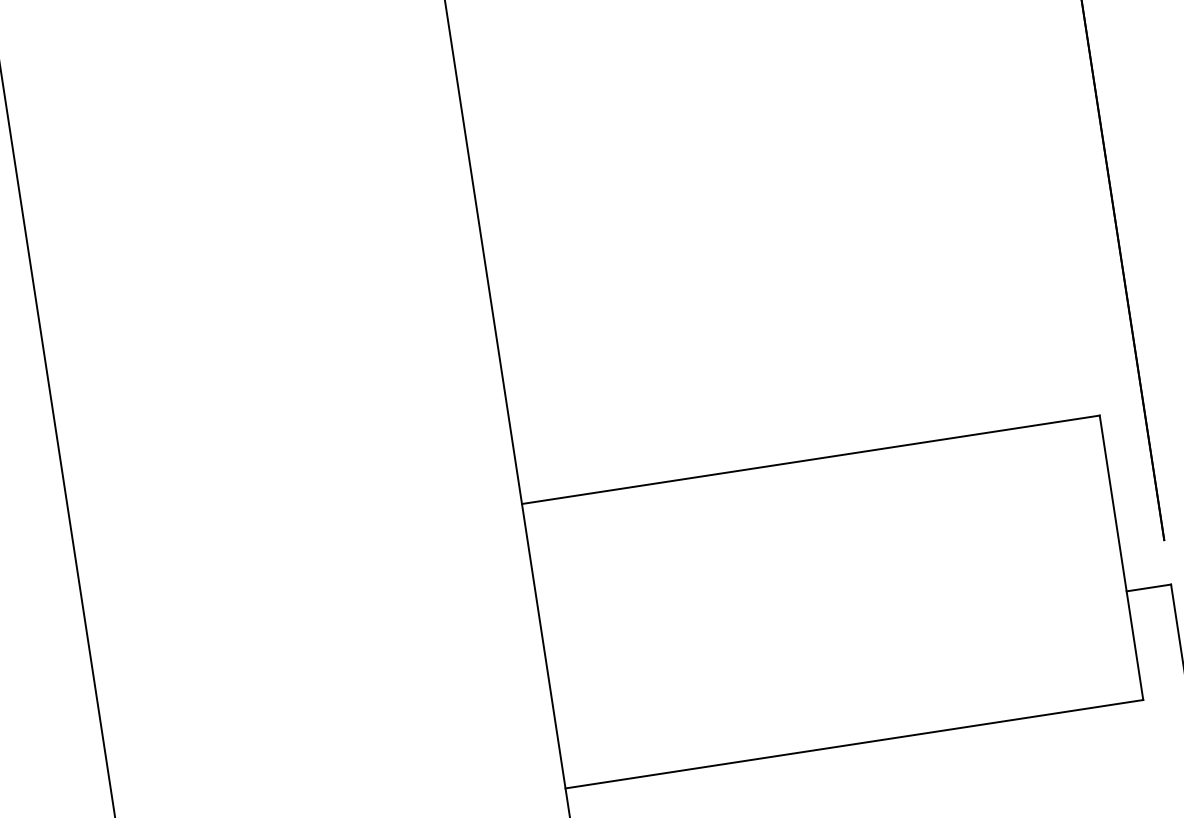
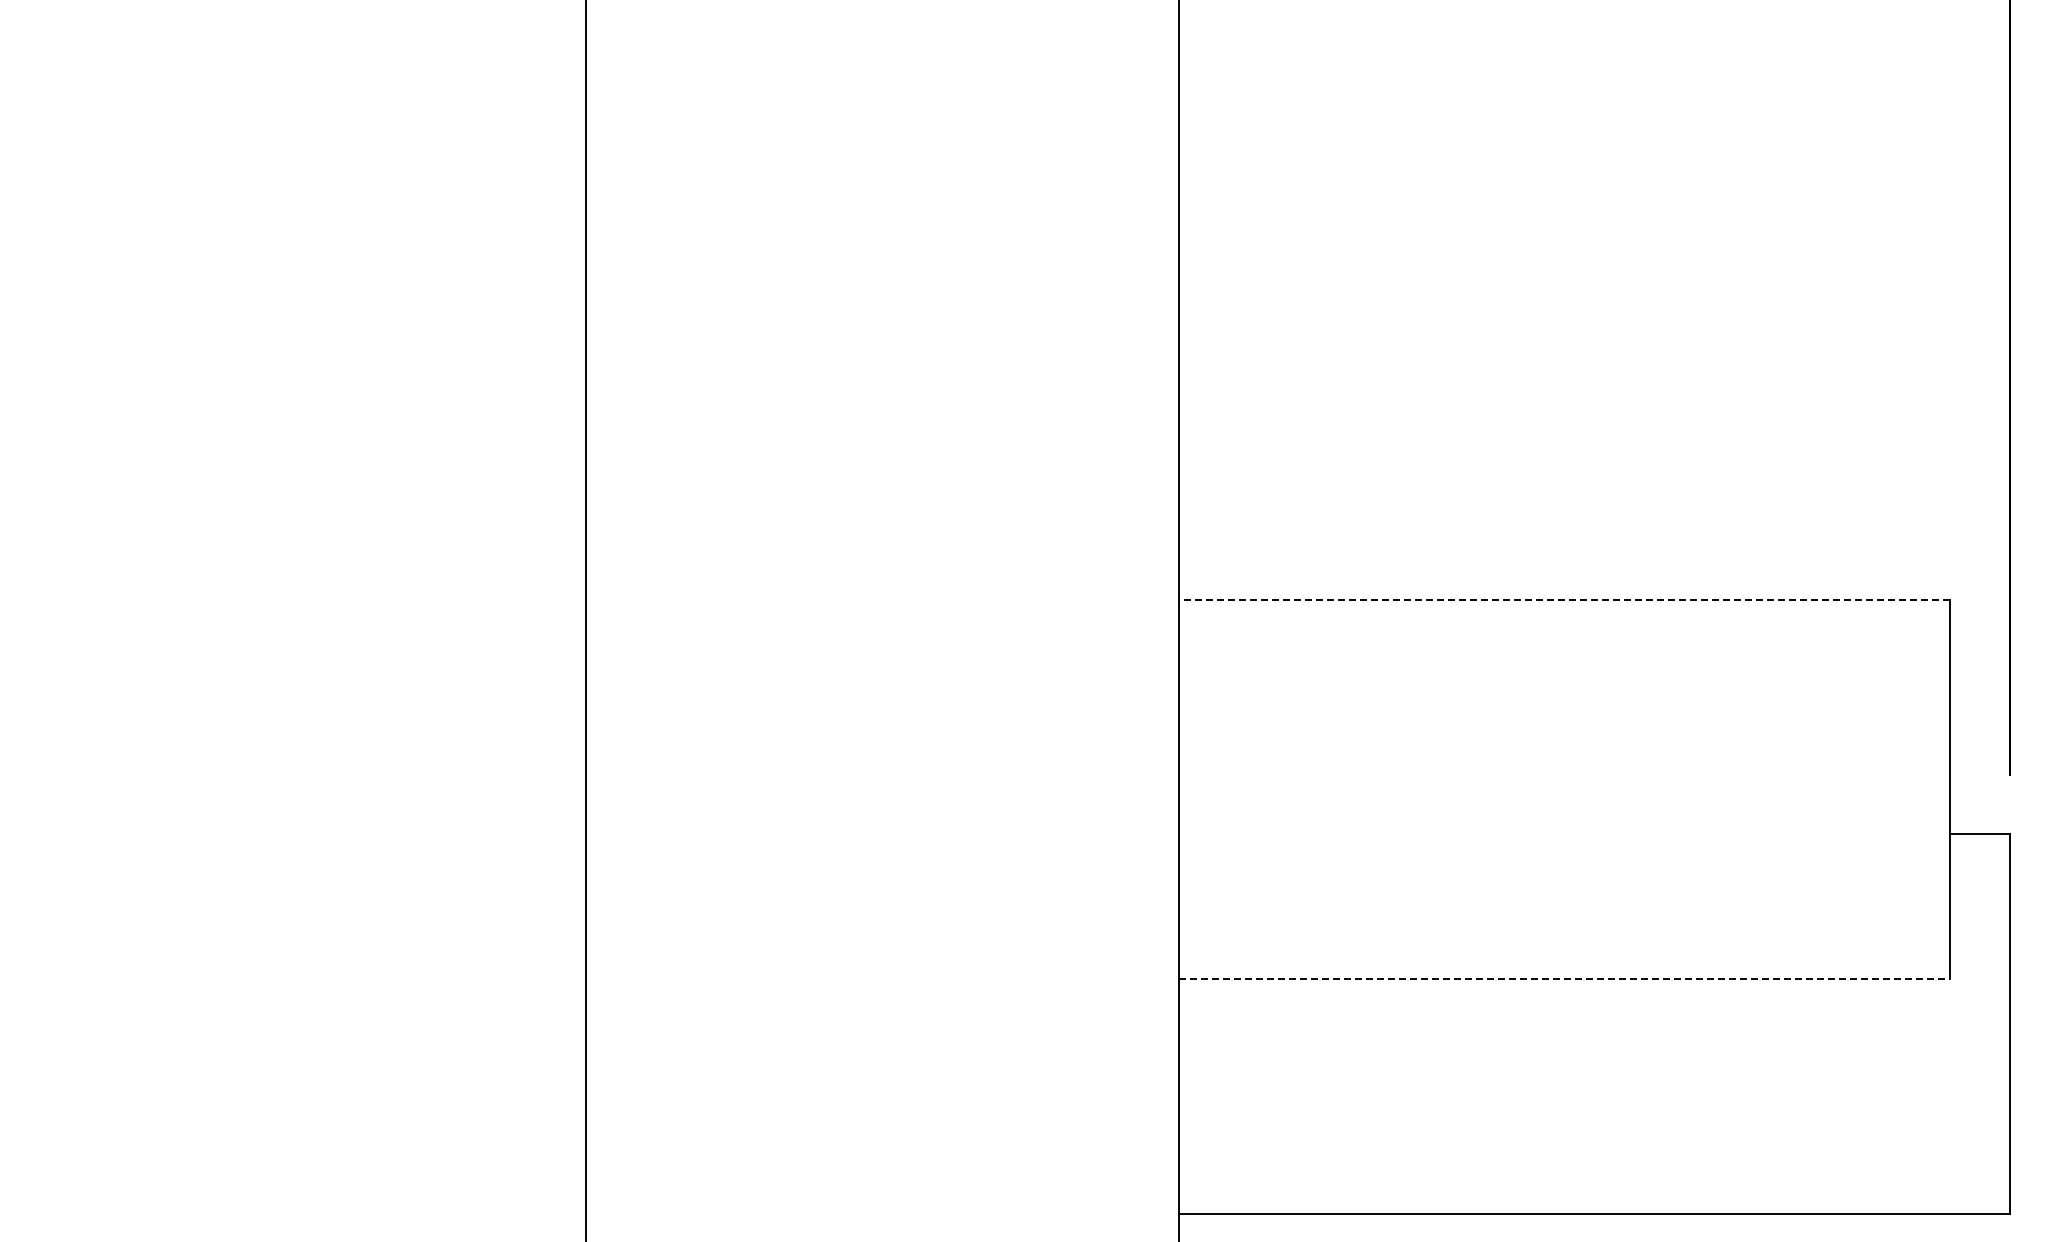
line: (810, 459) -> (1564, 599), solid -> dashed
line: (855, 744) -> (1565, 979), solid -> dashed

